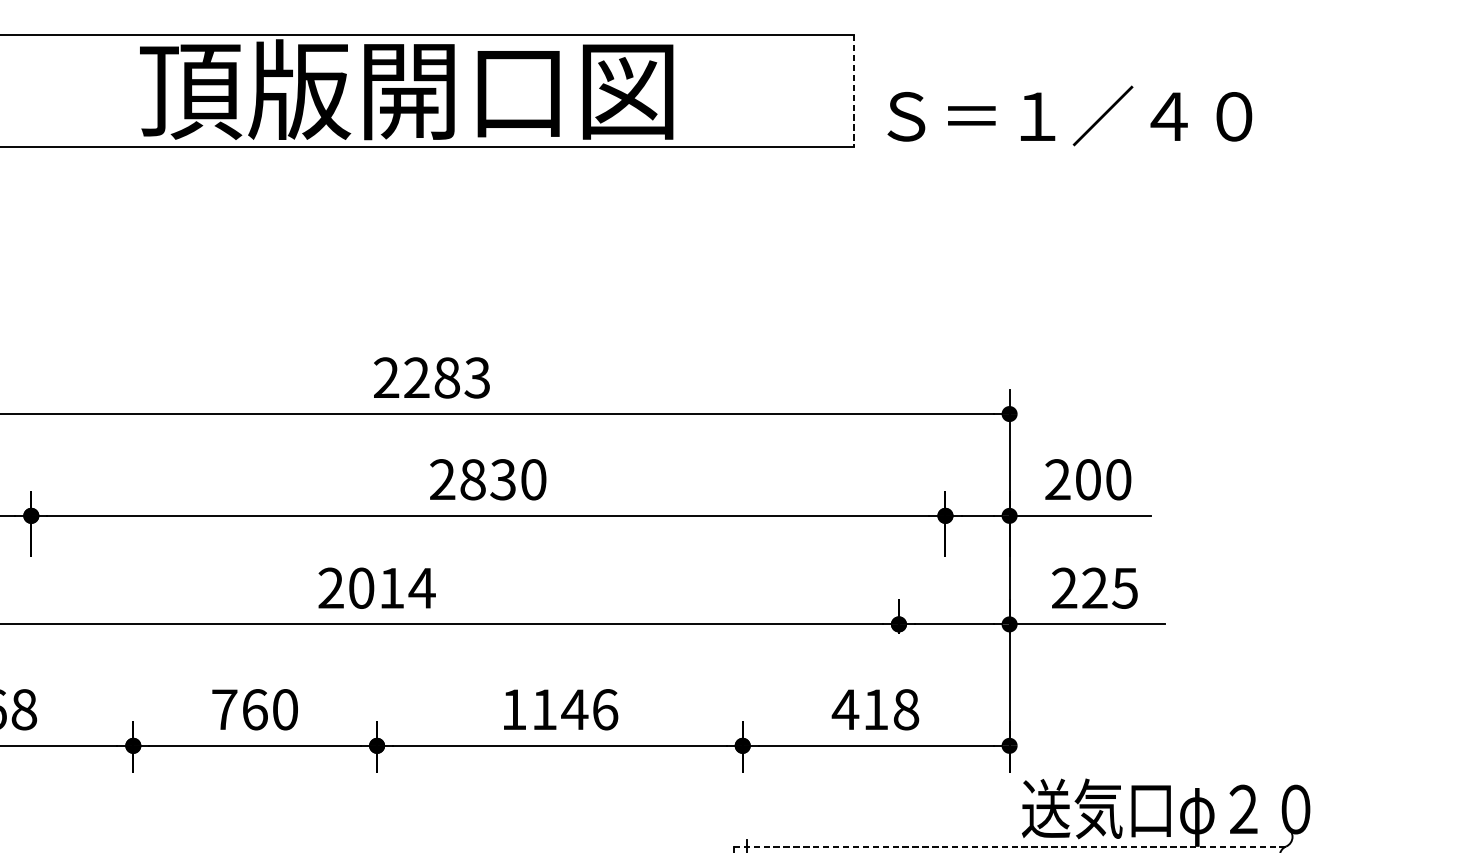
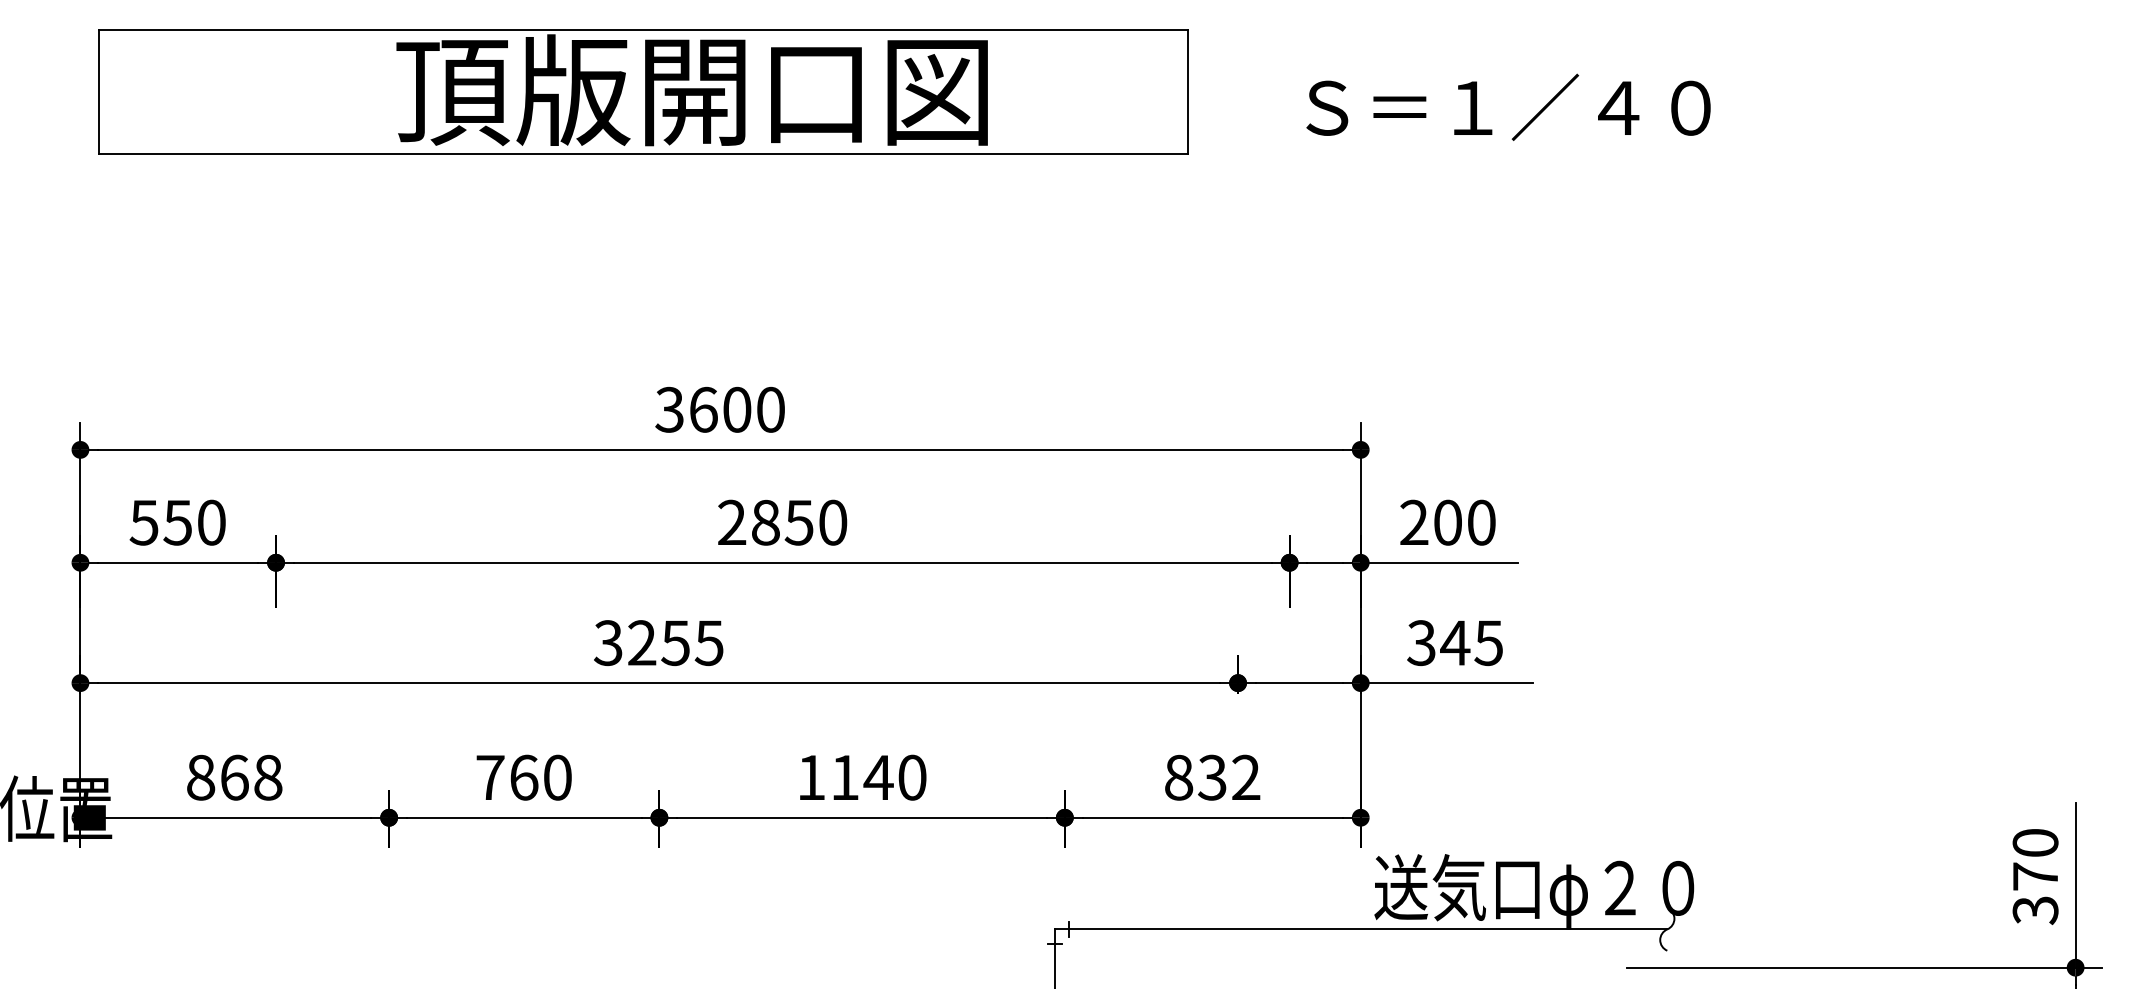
line: (854, 91) -> (1188, 92), dashed -> solid
text: (1069, 115) -> (1508, 106), moved
text: (431, 377) -> (719, 409), 2283 -> 3600
text: (503, 479) -> (799, 522), 2830 -> 2850
text: (377, 588) -> (659, 643), 2014 -> 3255
text: (1079, 588) -> (1438, 643), 225 -> 345
text: (605, 709) -> (912, 777), 1146 -> 1140
text: (875, 709) -> (1211, 777), 418 -> 832
line: (1010, 846) -> (1361, 929), dashed -> solid

